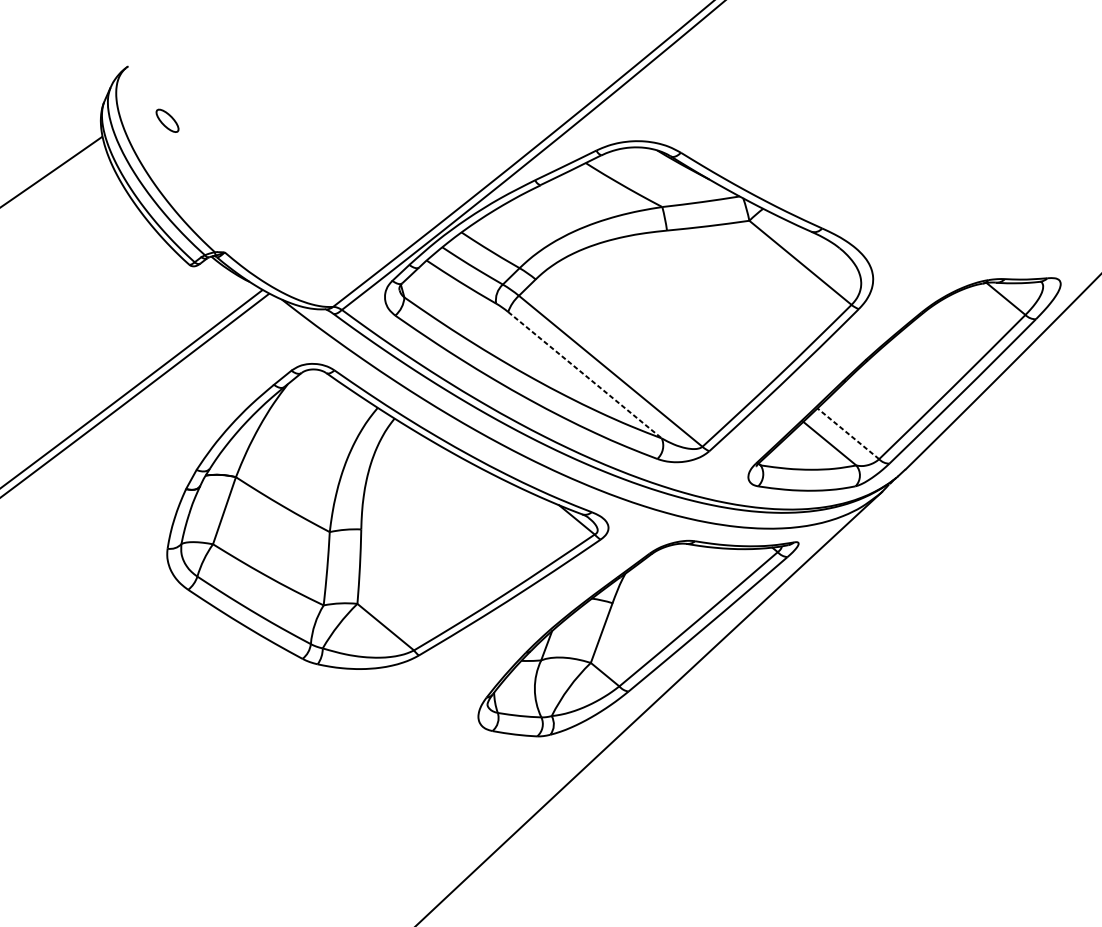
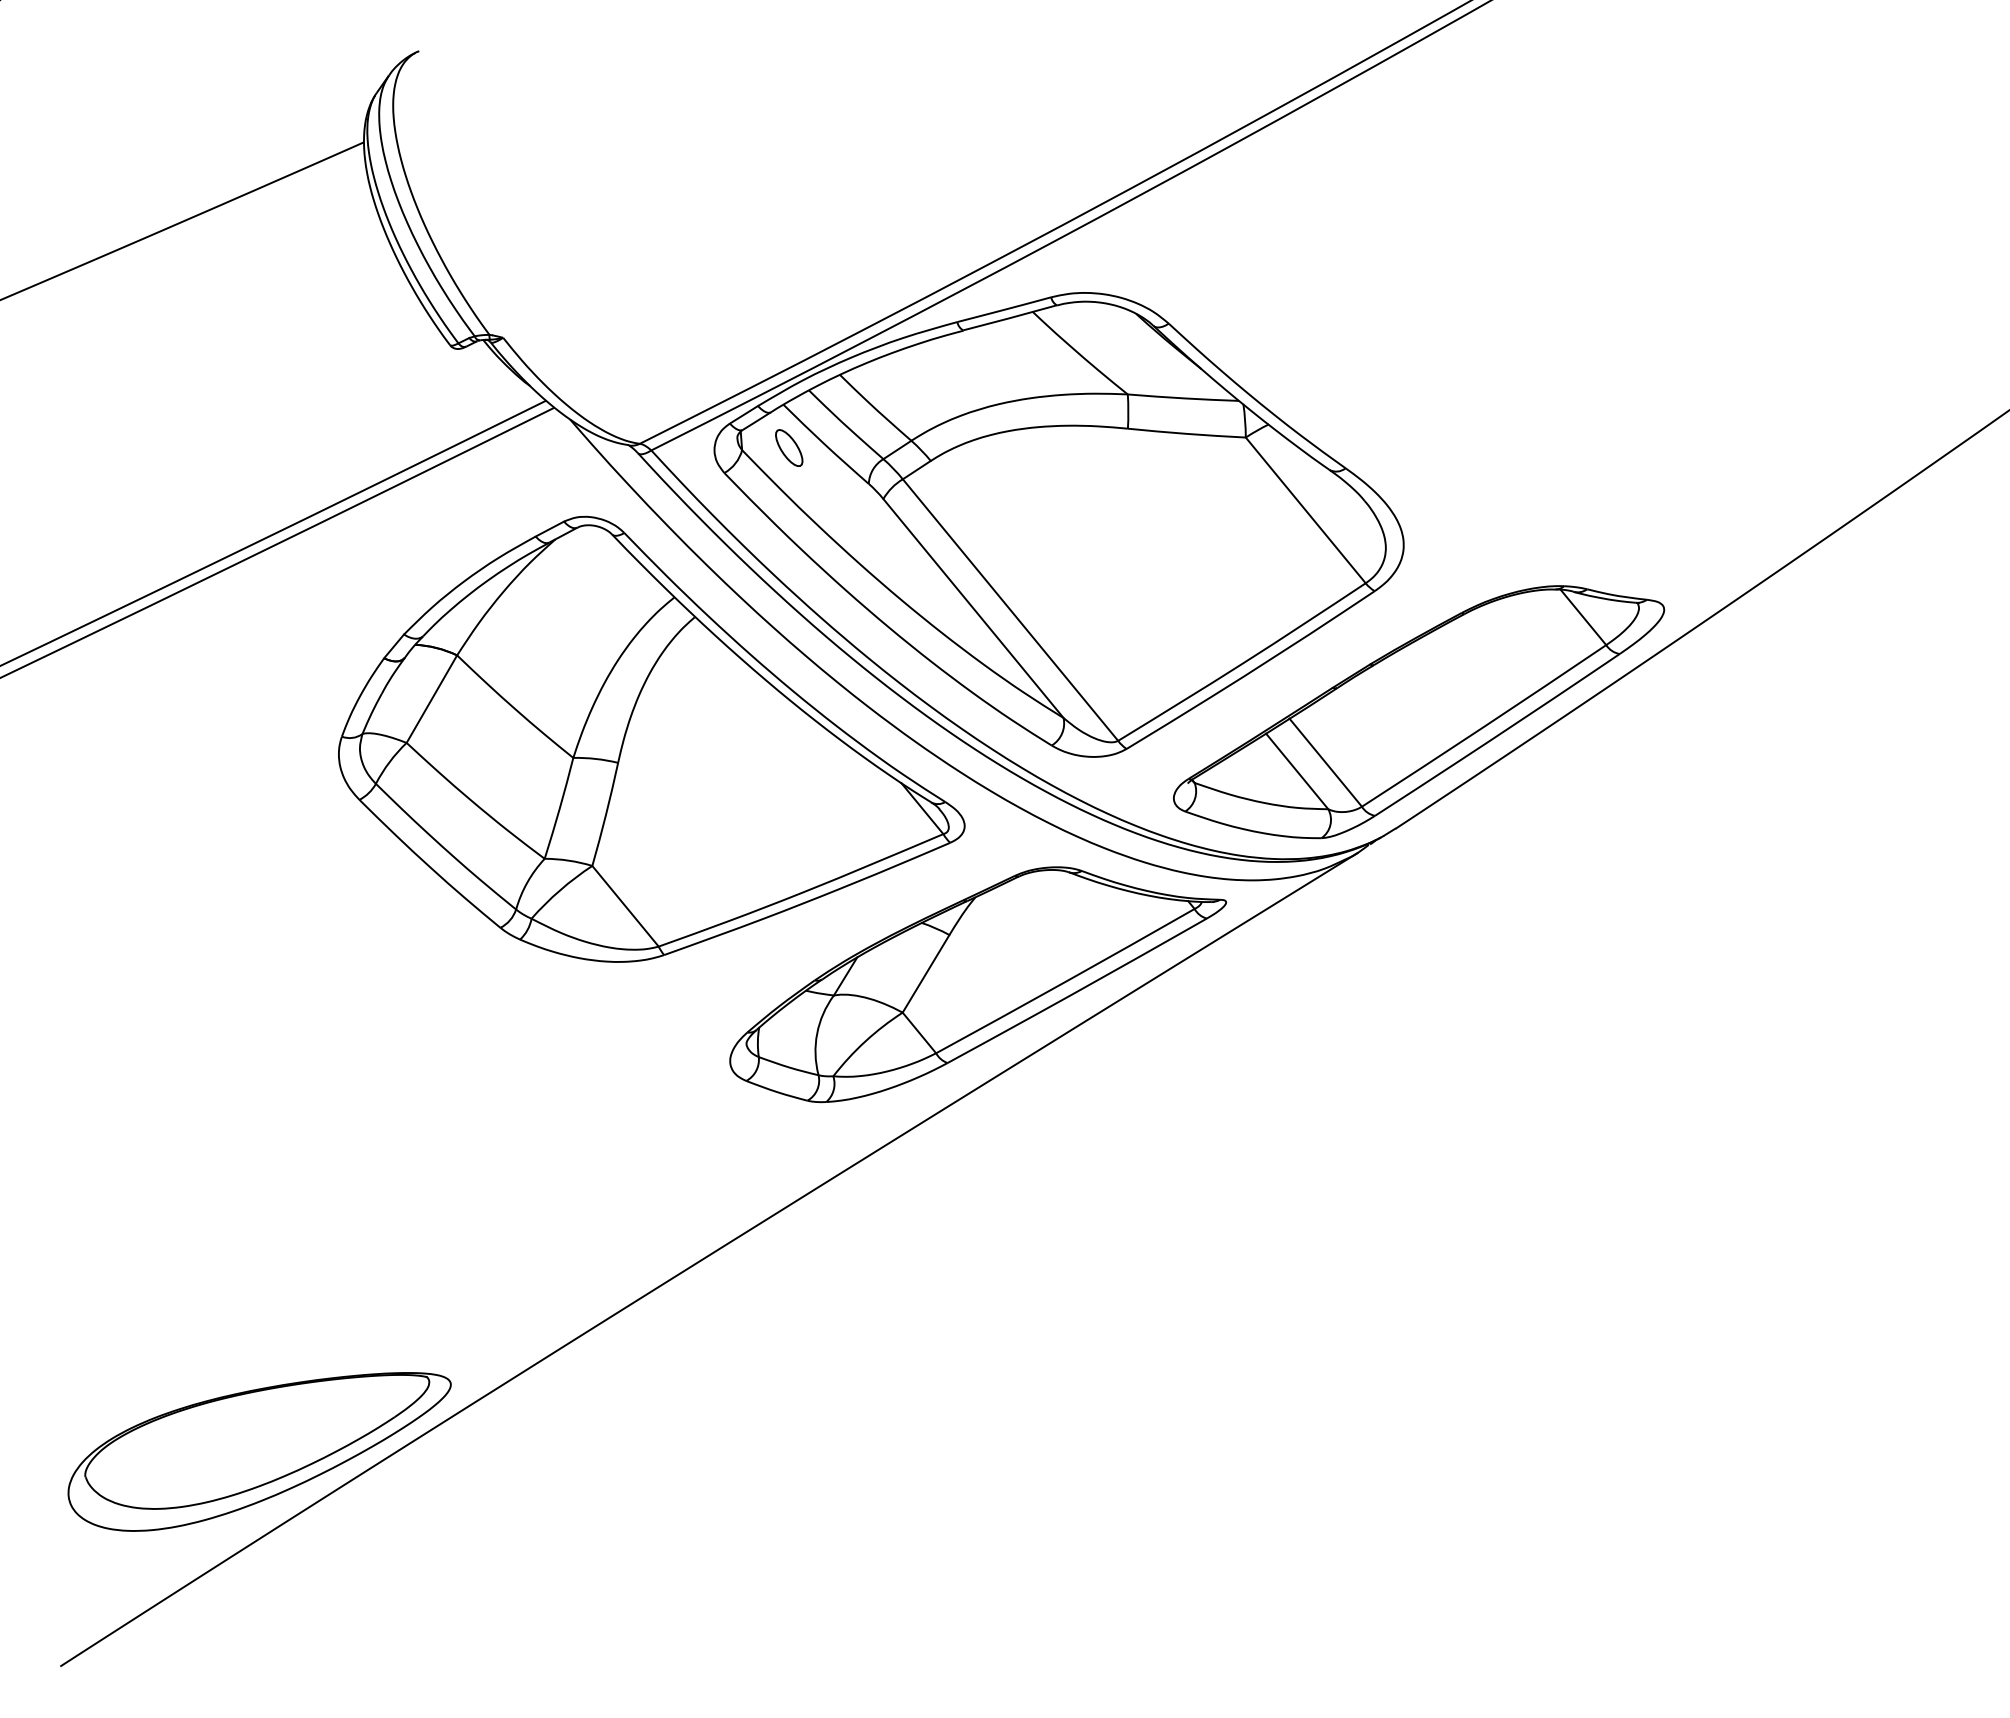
part: (167, 120) -> (789, 447), moved
line: (585, 375) -> (973, 608), dashed -> solid
line: (848, 433) -> (1325, 762), dashed -> solid

